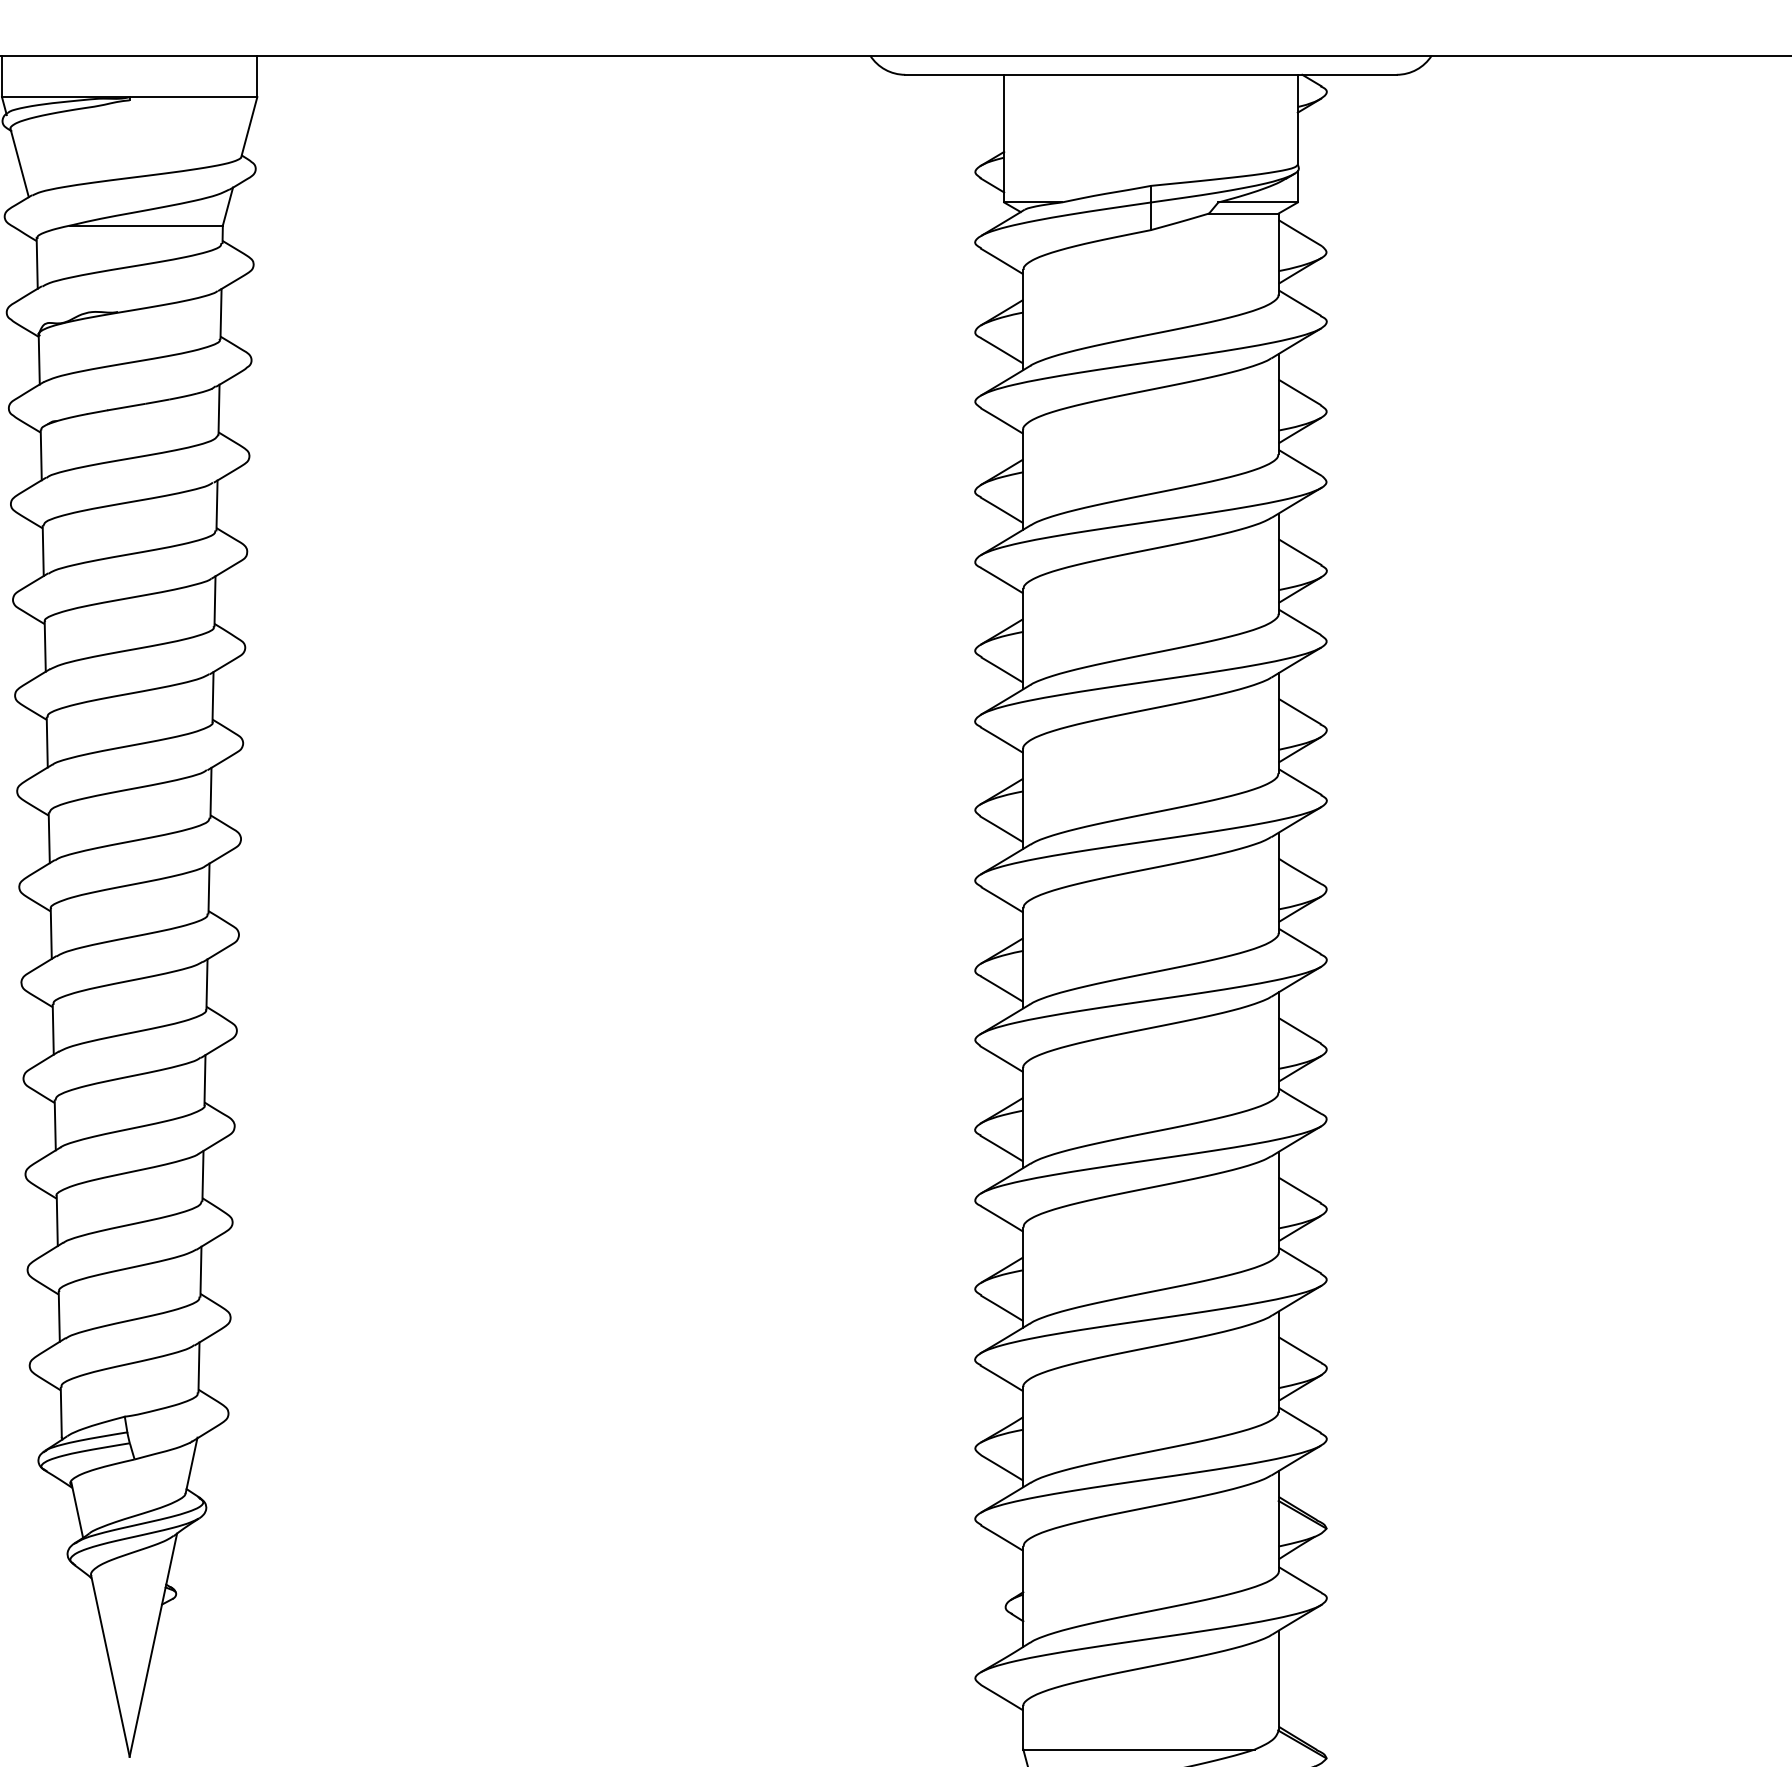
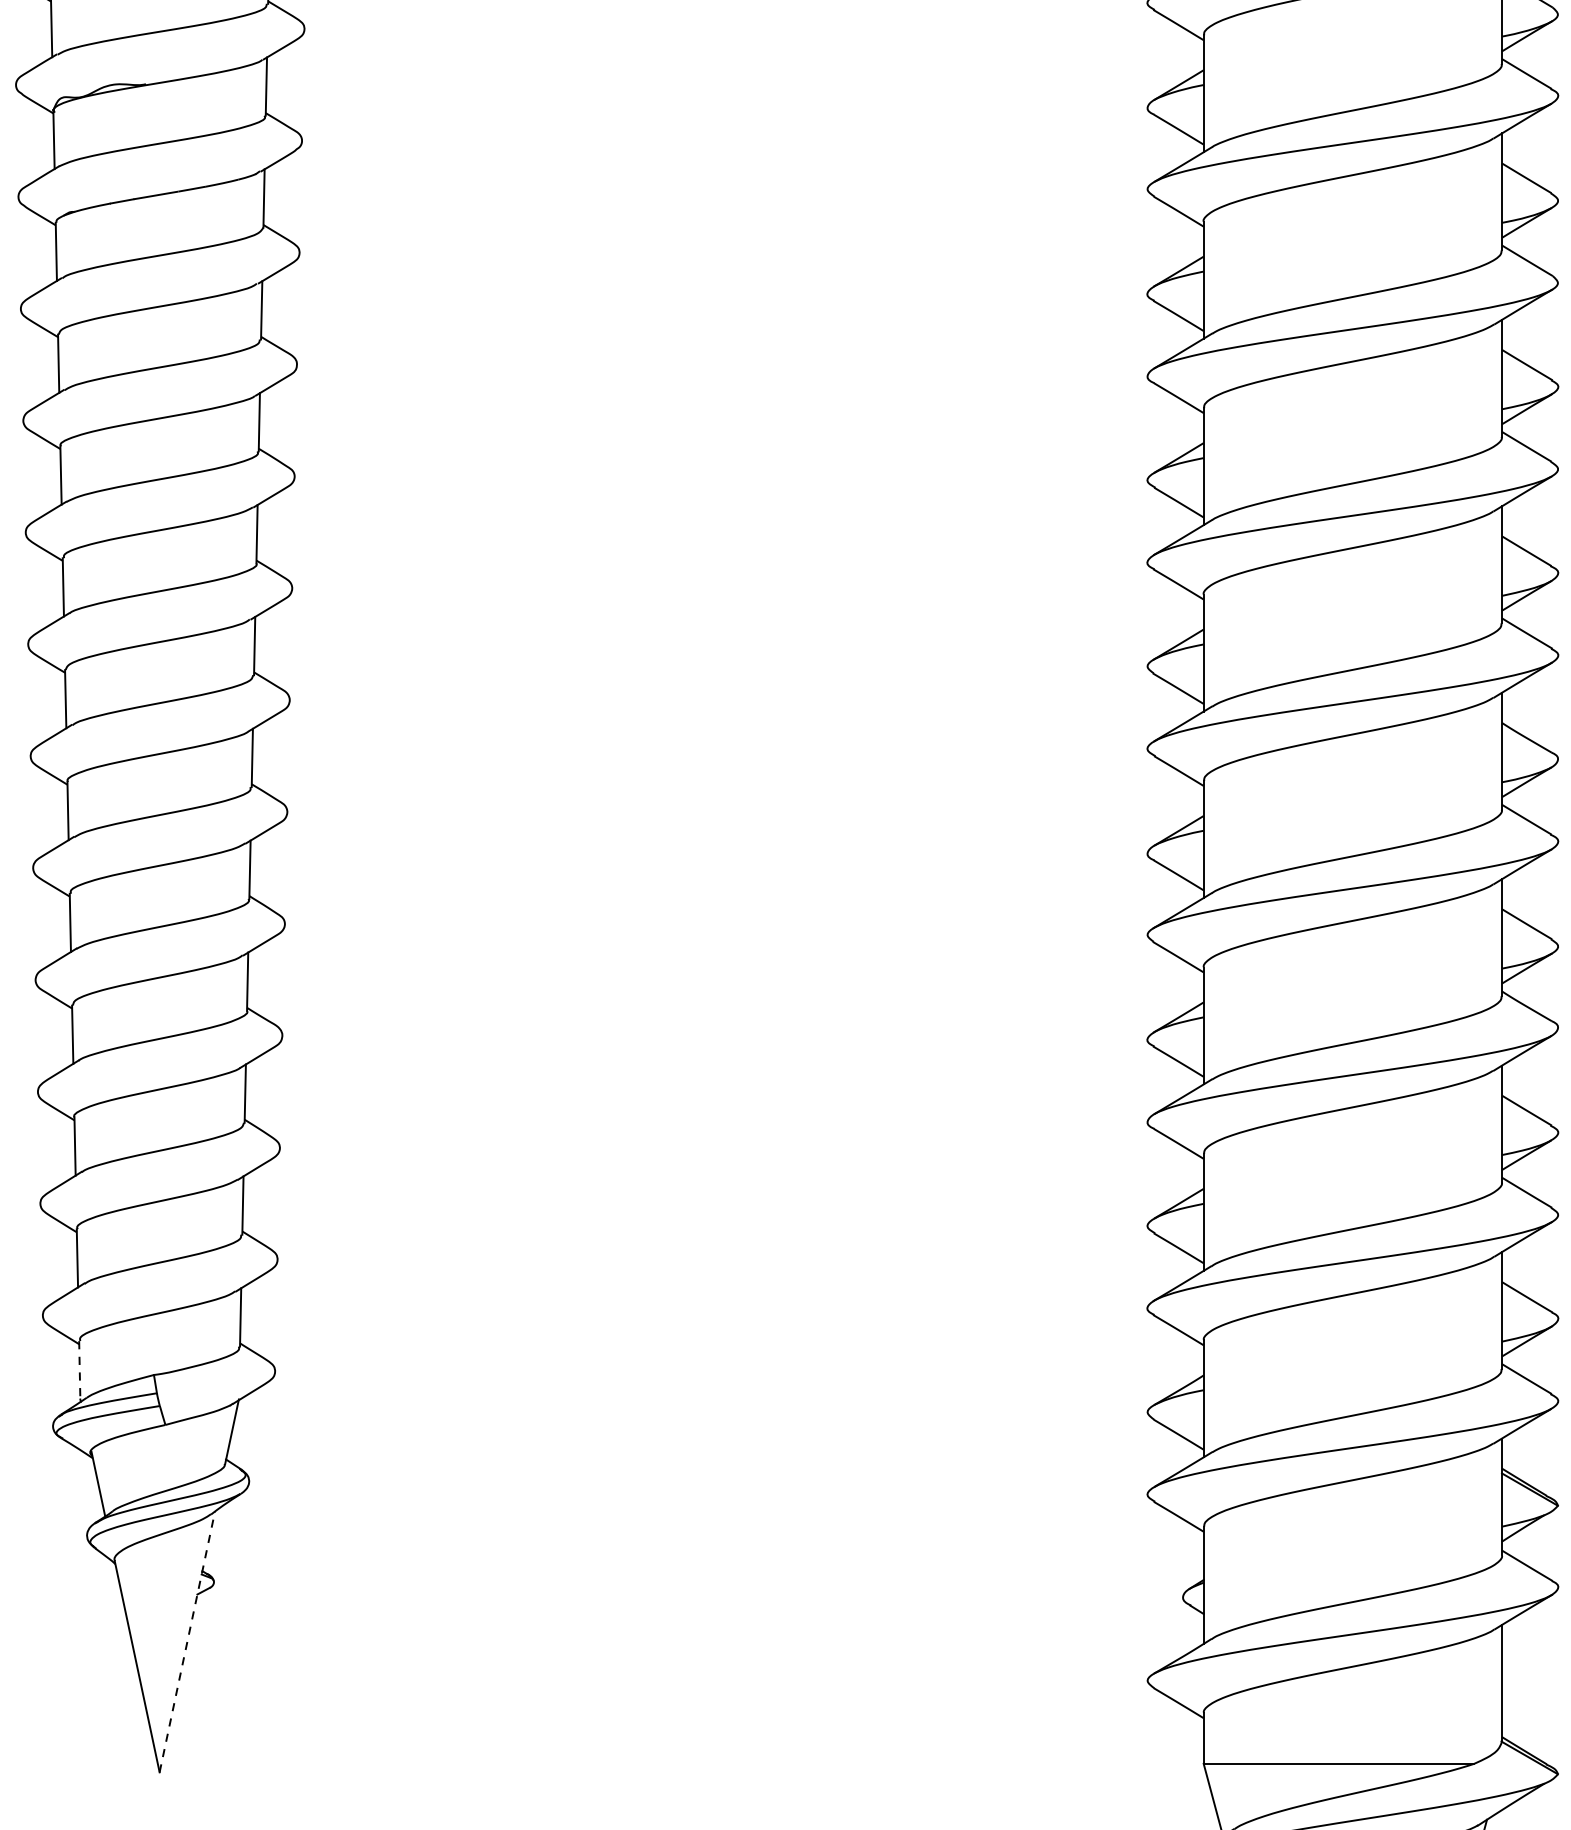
line: (61, 1412) -> (79, 1370), solid -> dashed
line: (153, 1644) -> (187, 1641), solid -> dashed

